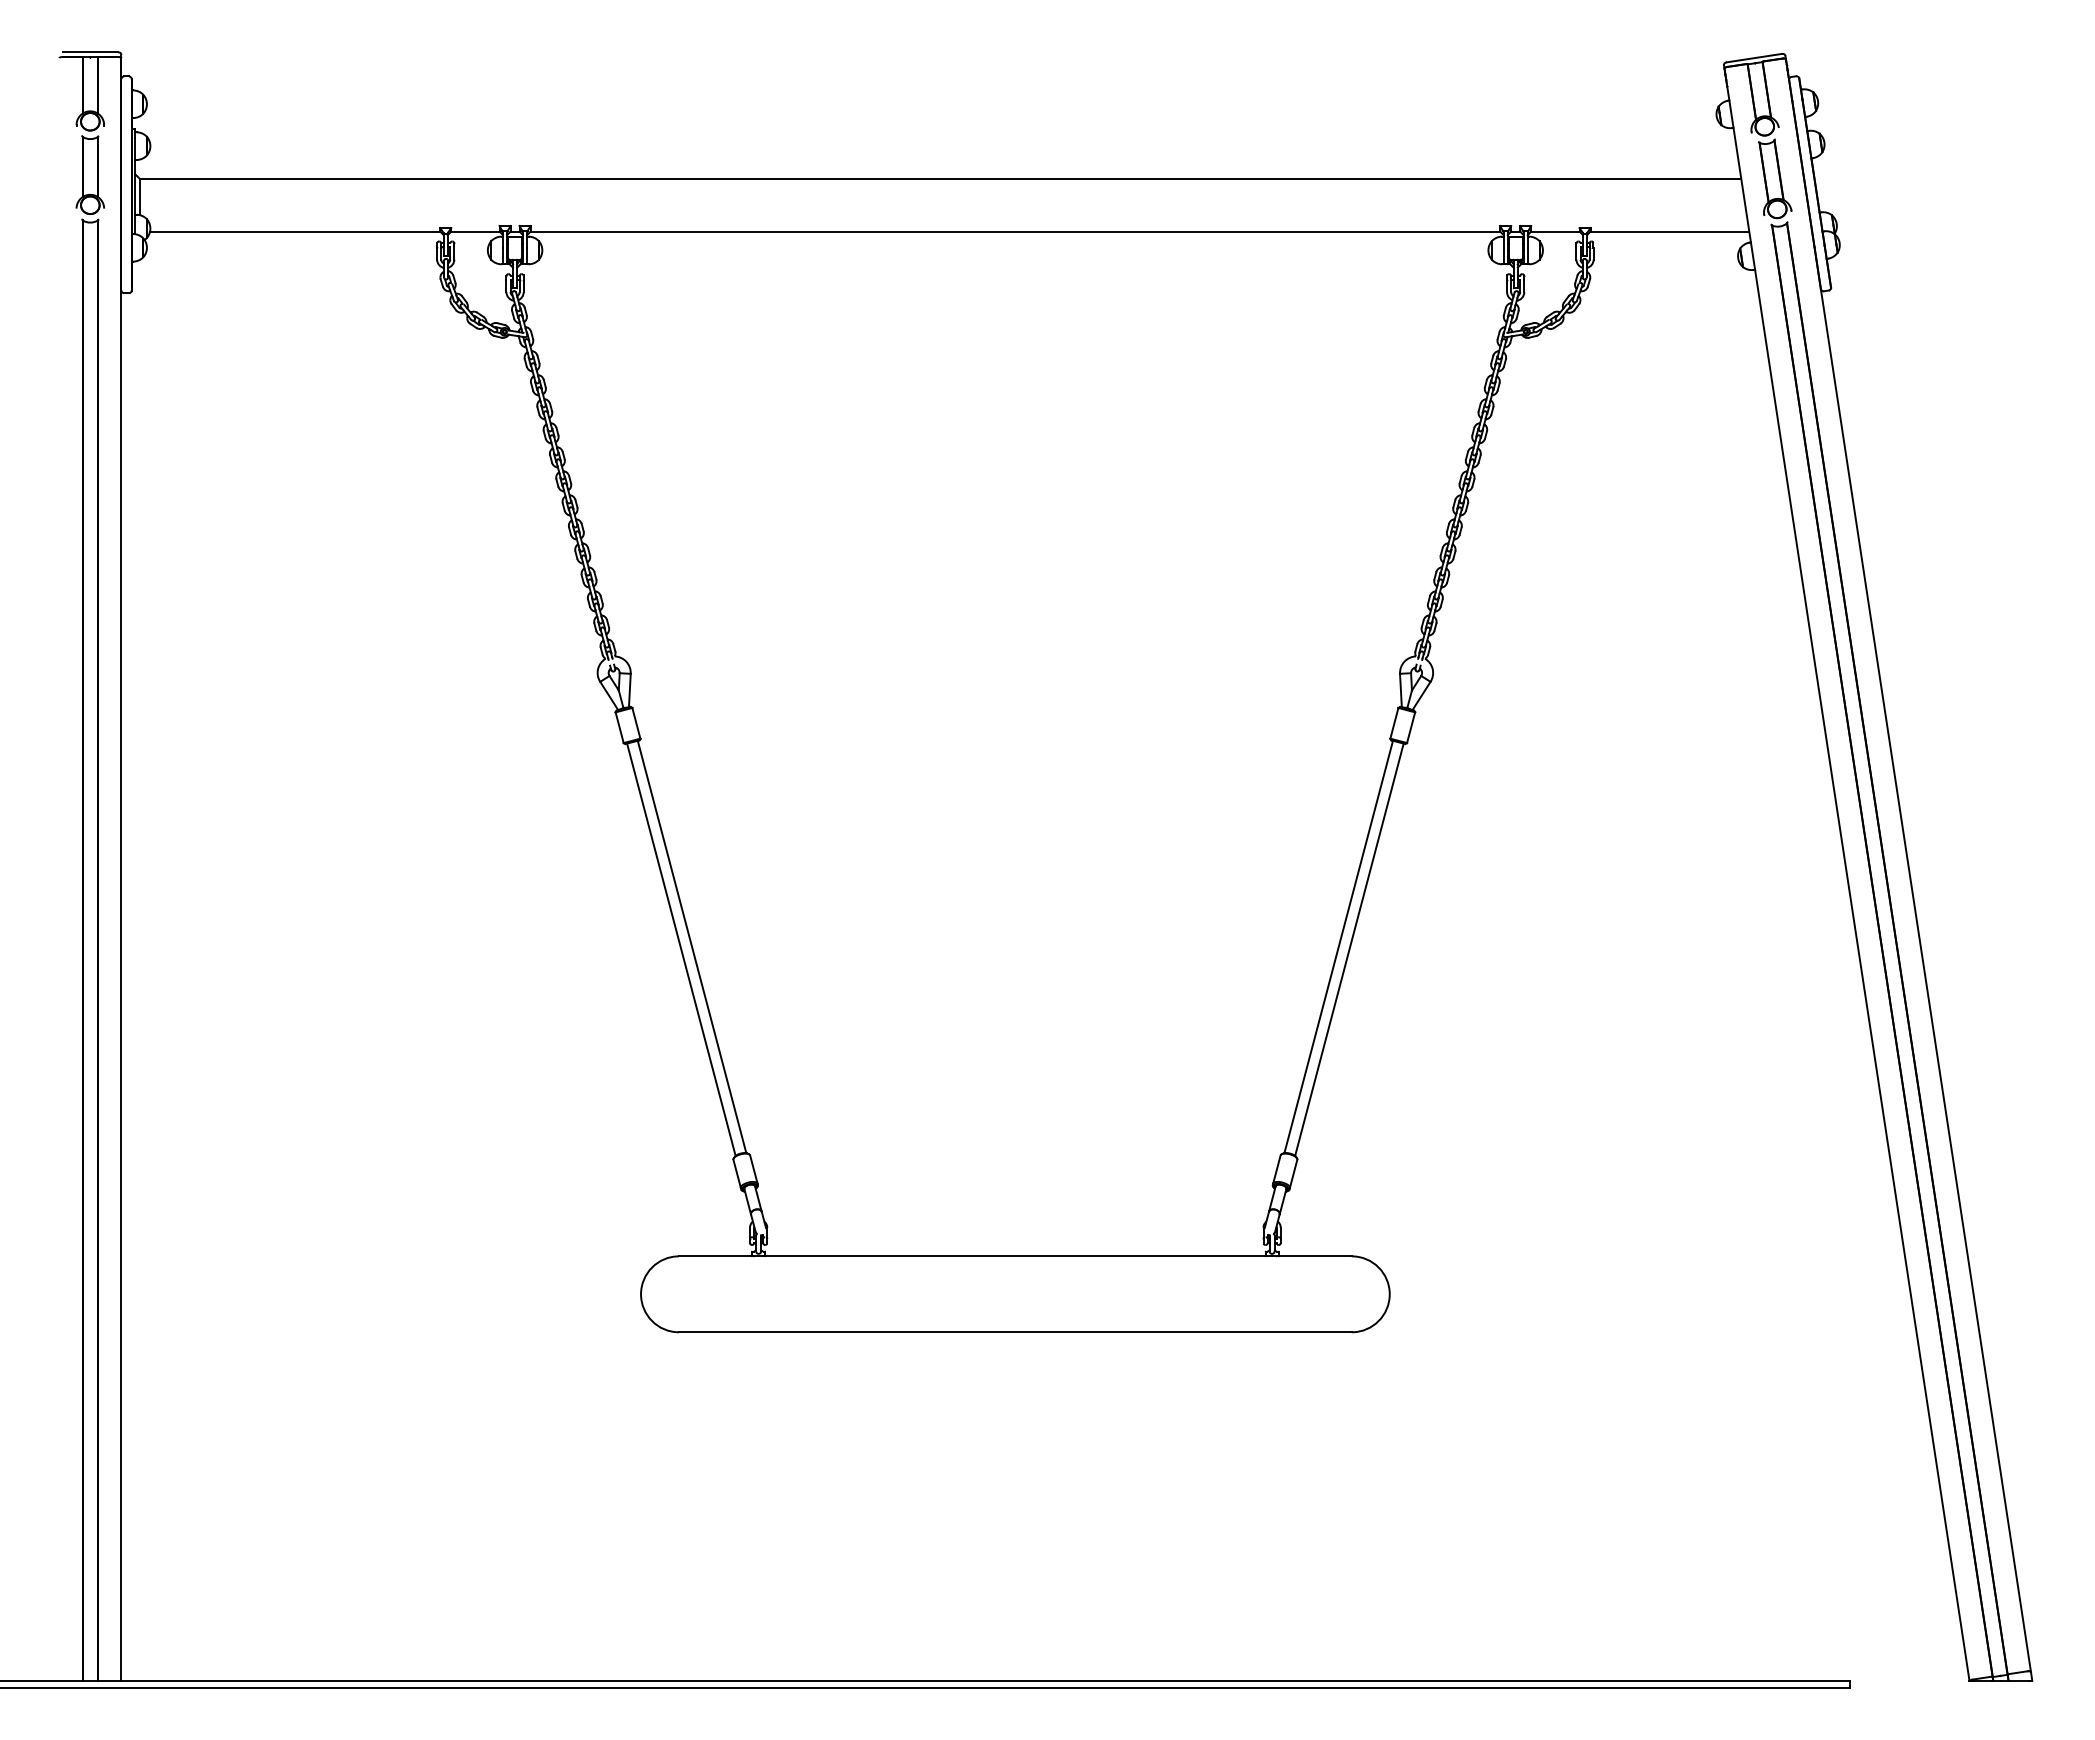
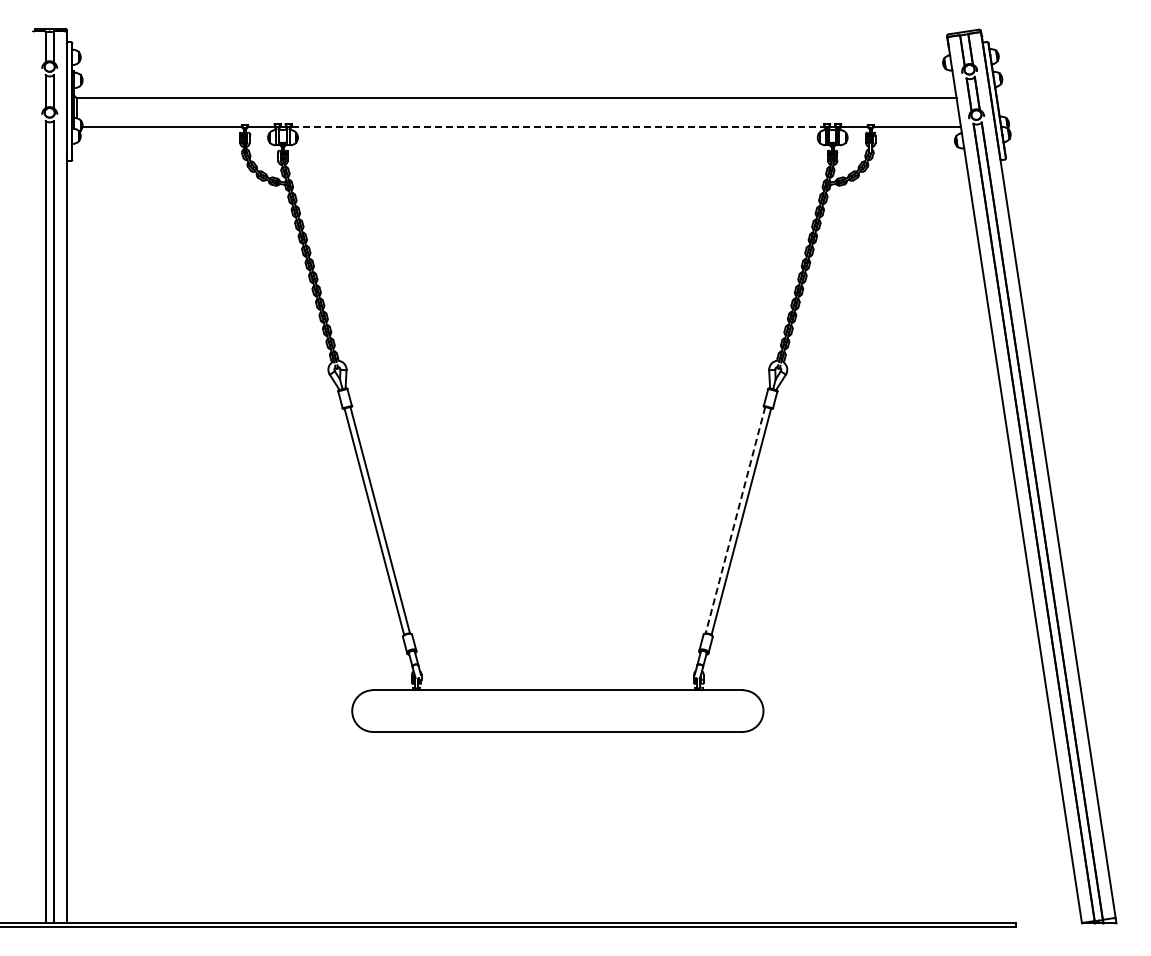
line: (1016, 231) -> (558, 127), solid -> dashed
line: (1338, 947) -> (735, 520), solid -> dashed

